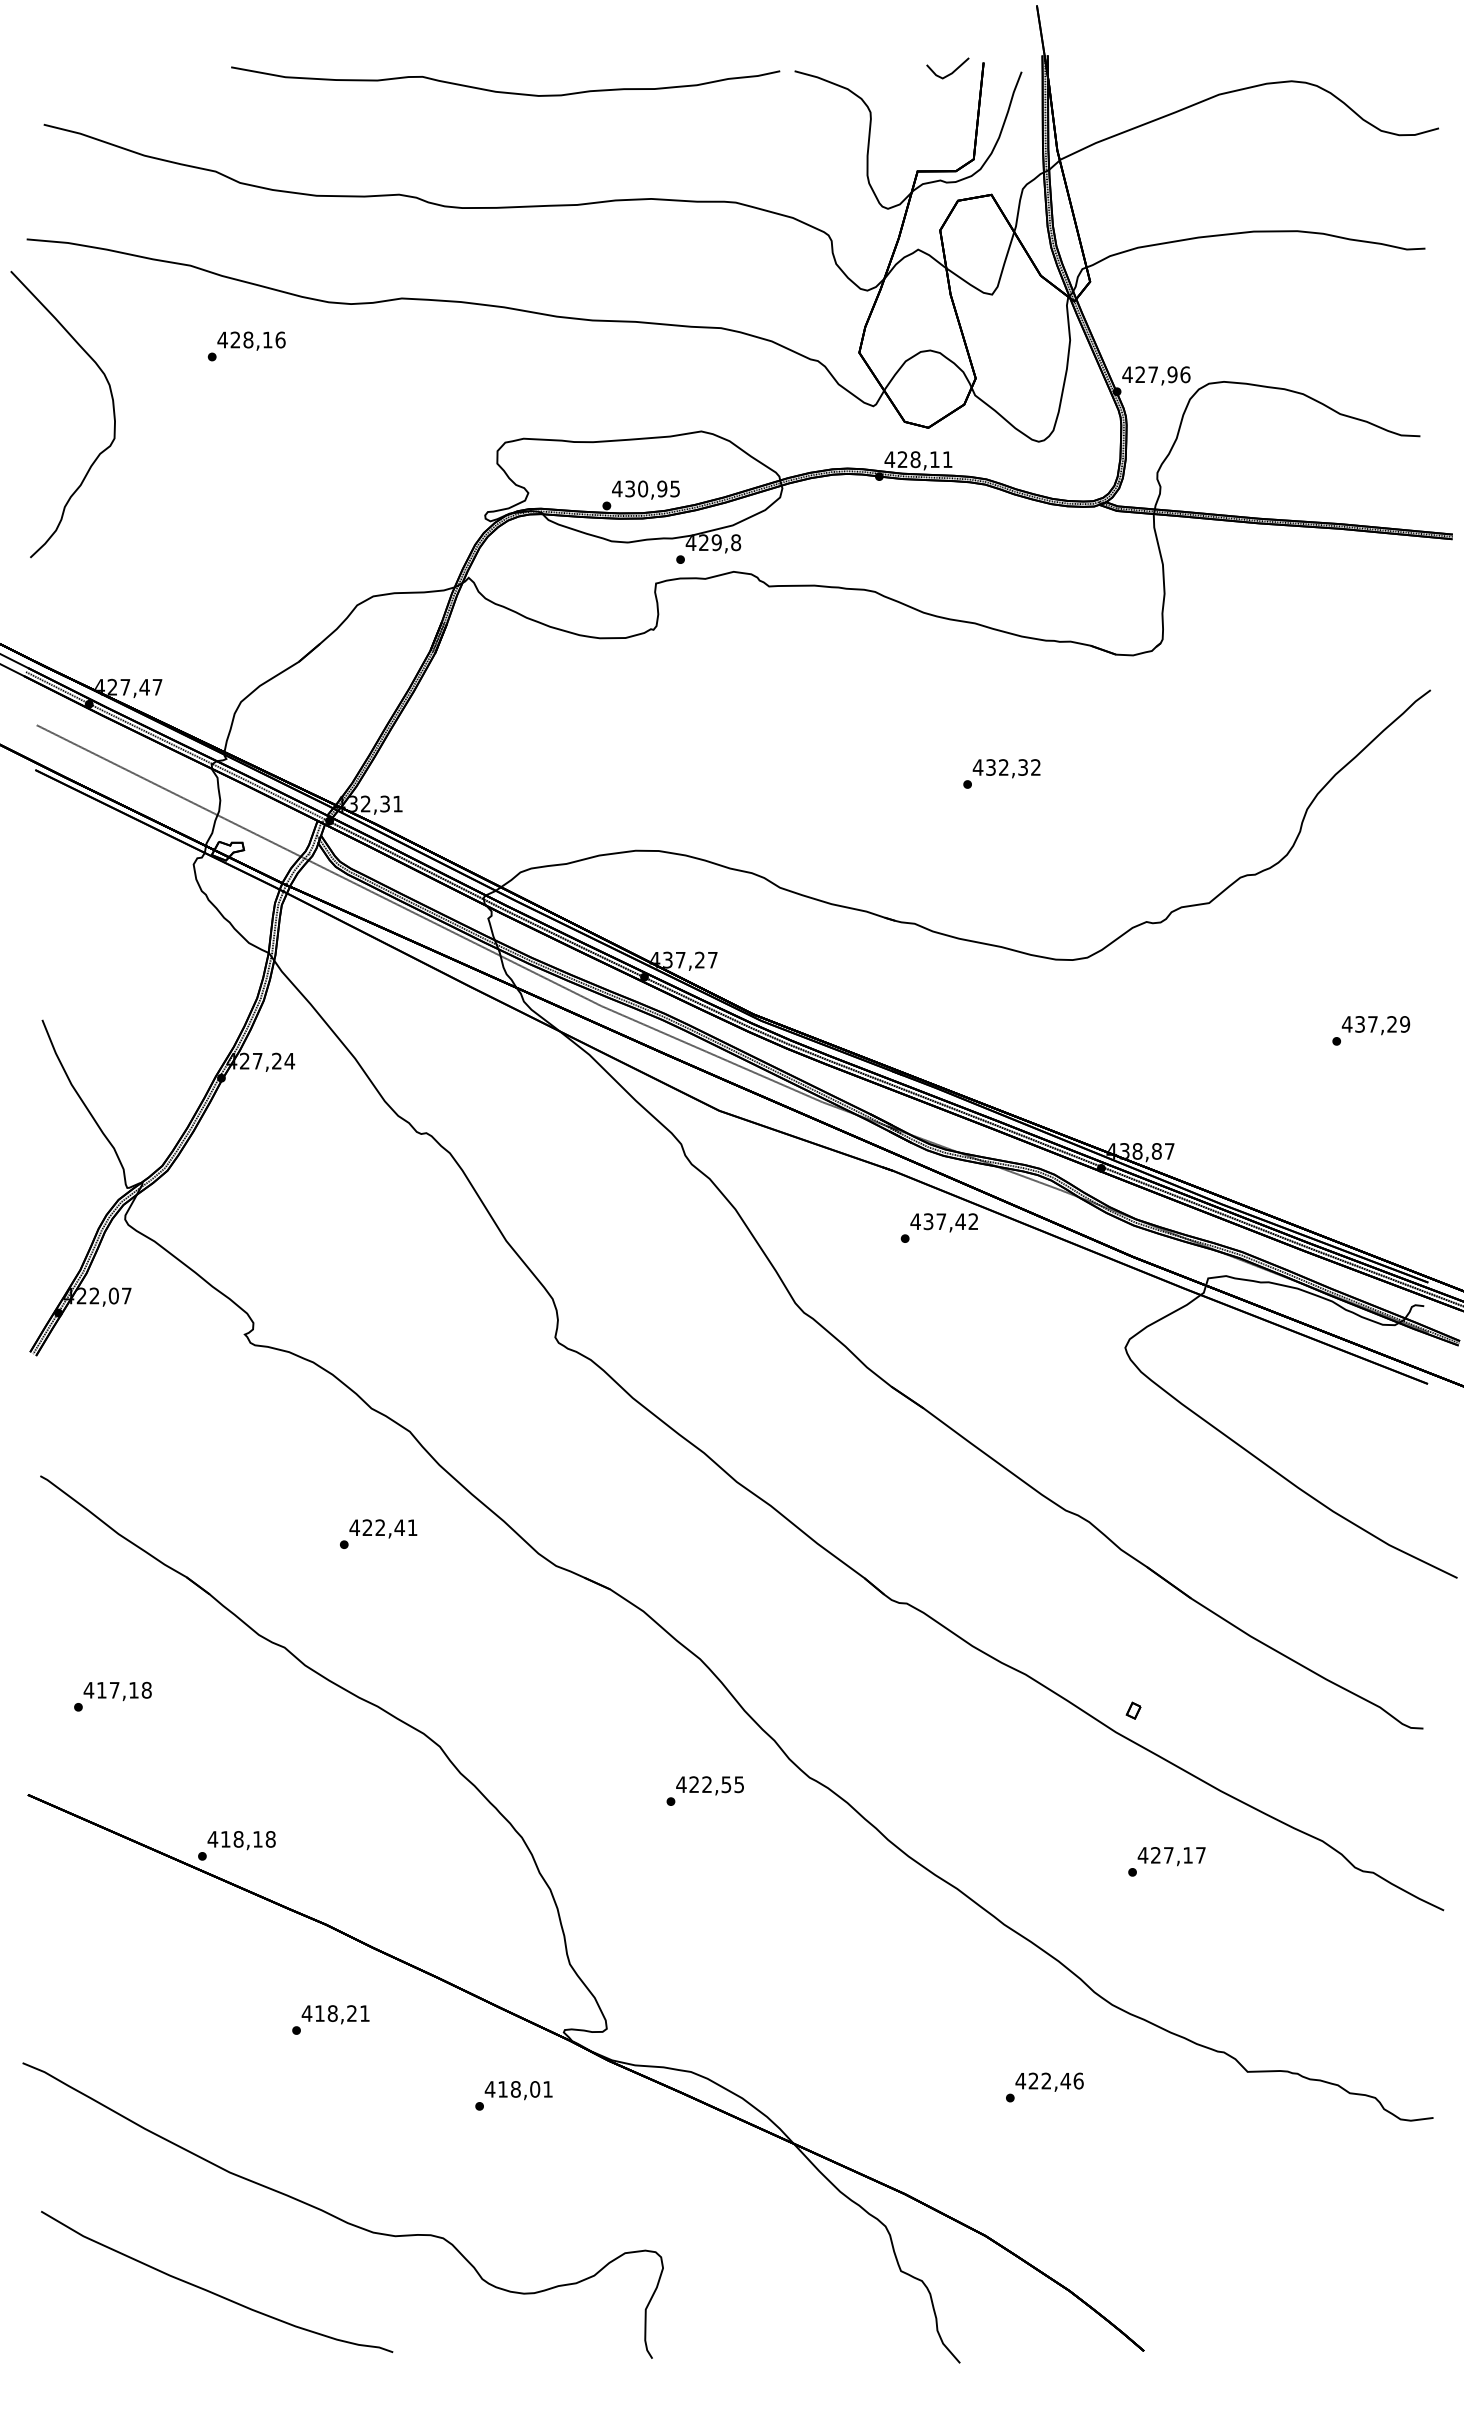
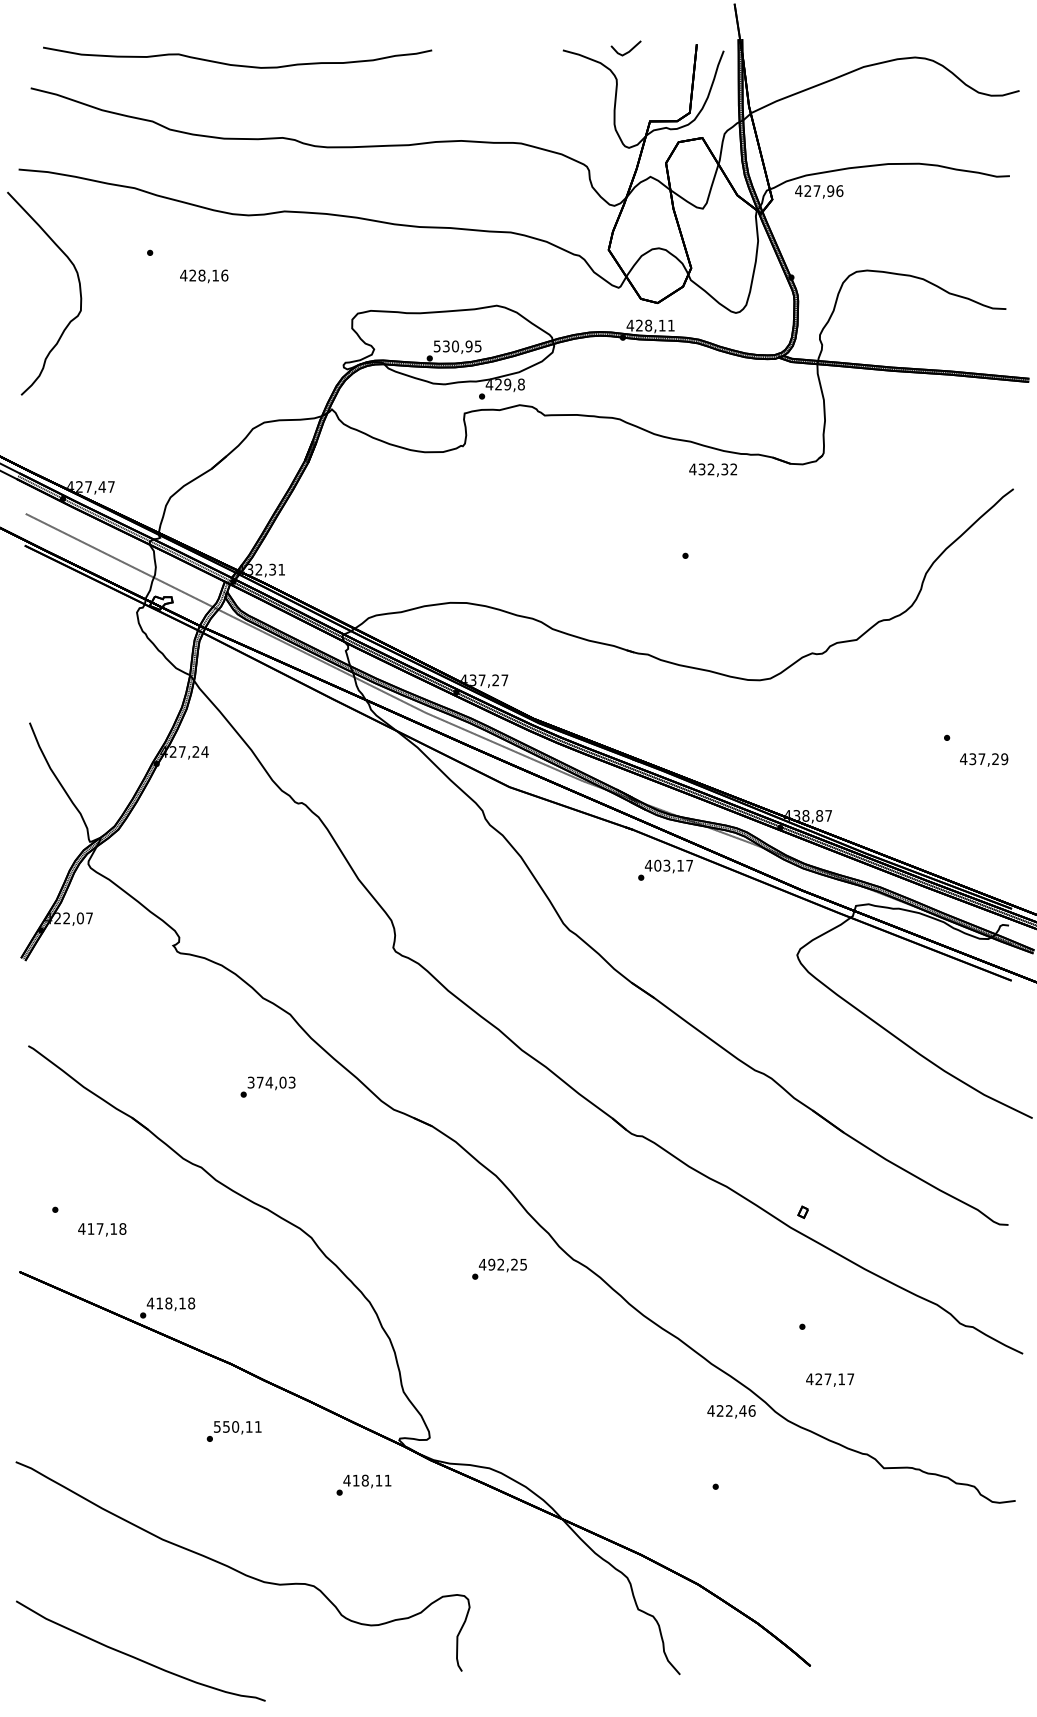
line: (949, 73) -> (627, 51), moved
curve: (505, 91) -> (237, 64), moved
text: (251, 340) -> (204, 275), moved
text: (1156, 375) -> (819, 191), moved
text: (617, 488) -> (437, 346), 430,95 -> 530,95
text: (1006, 768) -> (713, 470), moved
text: (1375, 1025) -> (983, 759), moved
text: (950, 1221) -> (673, 865), 437,42 -> 403,17
text: (383, 1527) -> (271, 1082), 422,41 -> 374,03
text: (117, 1691) -> (102, 1229), moved
text: (710, 1784) -> (503, 1264), 422,55 -> 492,25
text: (1171, 1856) -> (829, 1380), moved
text: (328, 2013) -> (232, 1426), 418,21 -> 550,11
text: (1049, 2081) -> (731, 1411), moved
text: (535, 2089) -> (379, 1480), 418,01 -> 418,11
curve: (214, 2292) -> (138, 1658), moved

